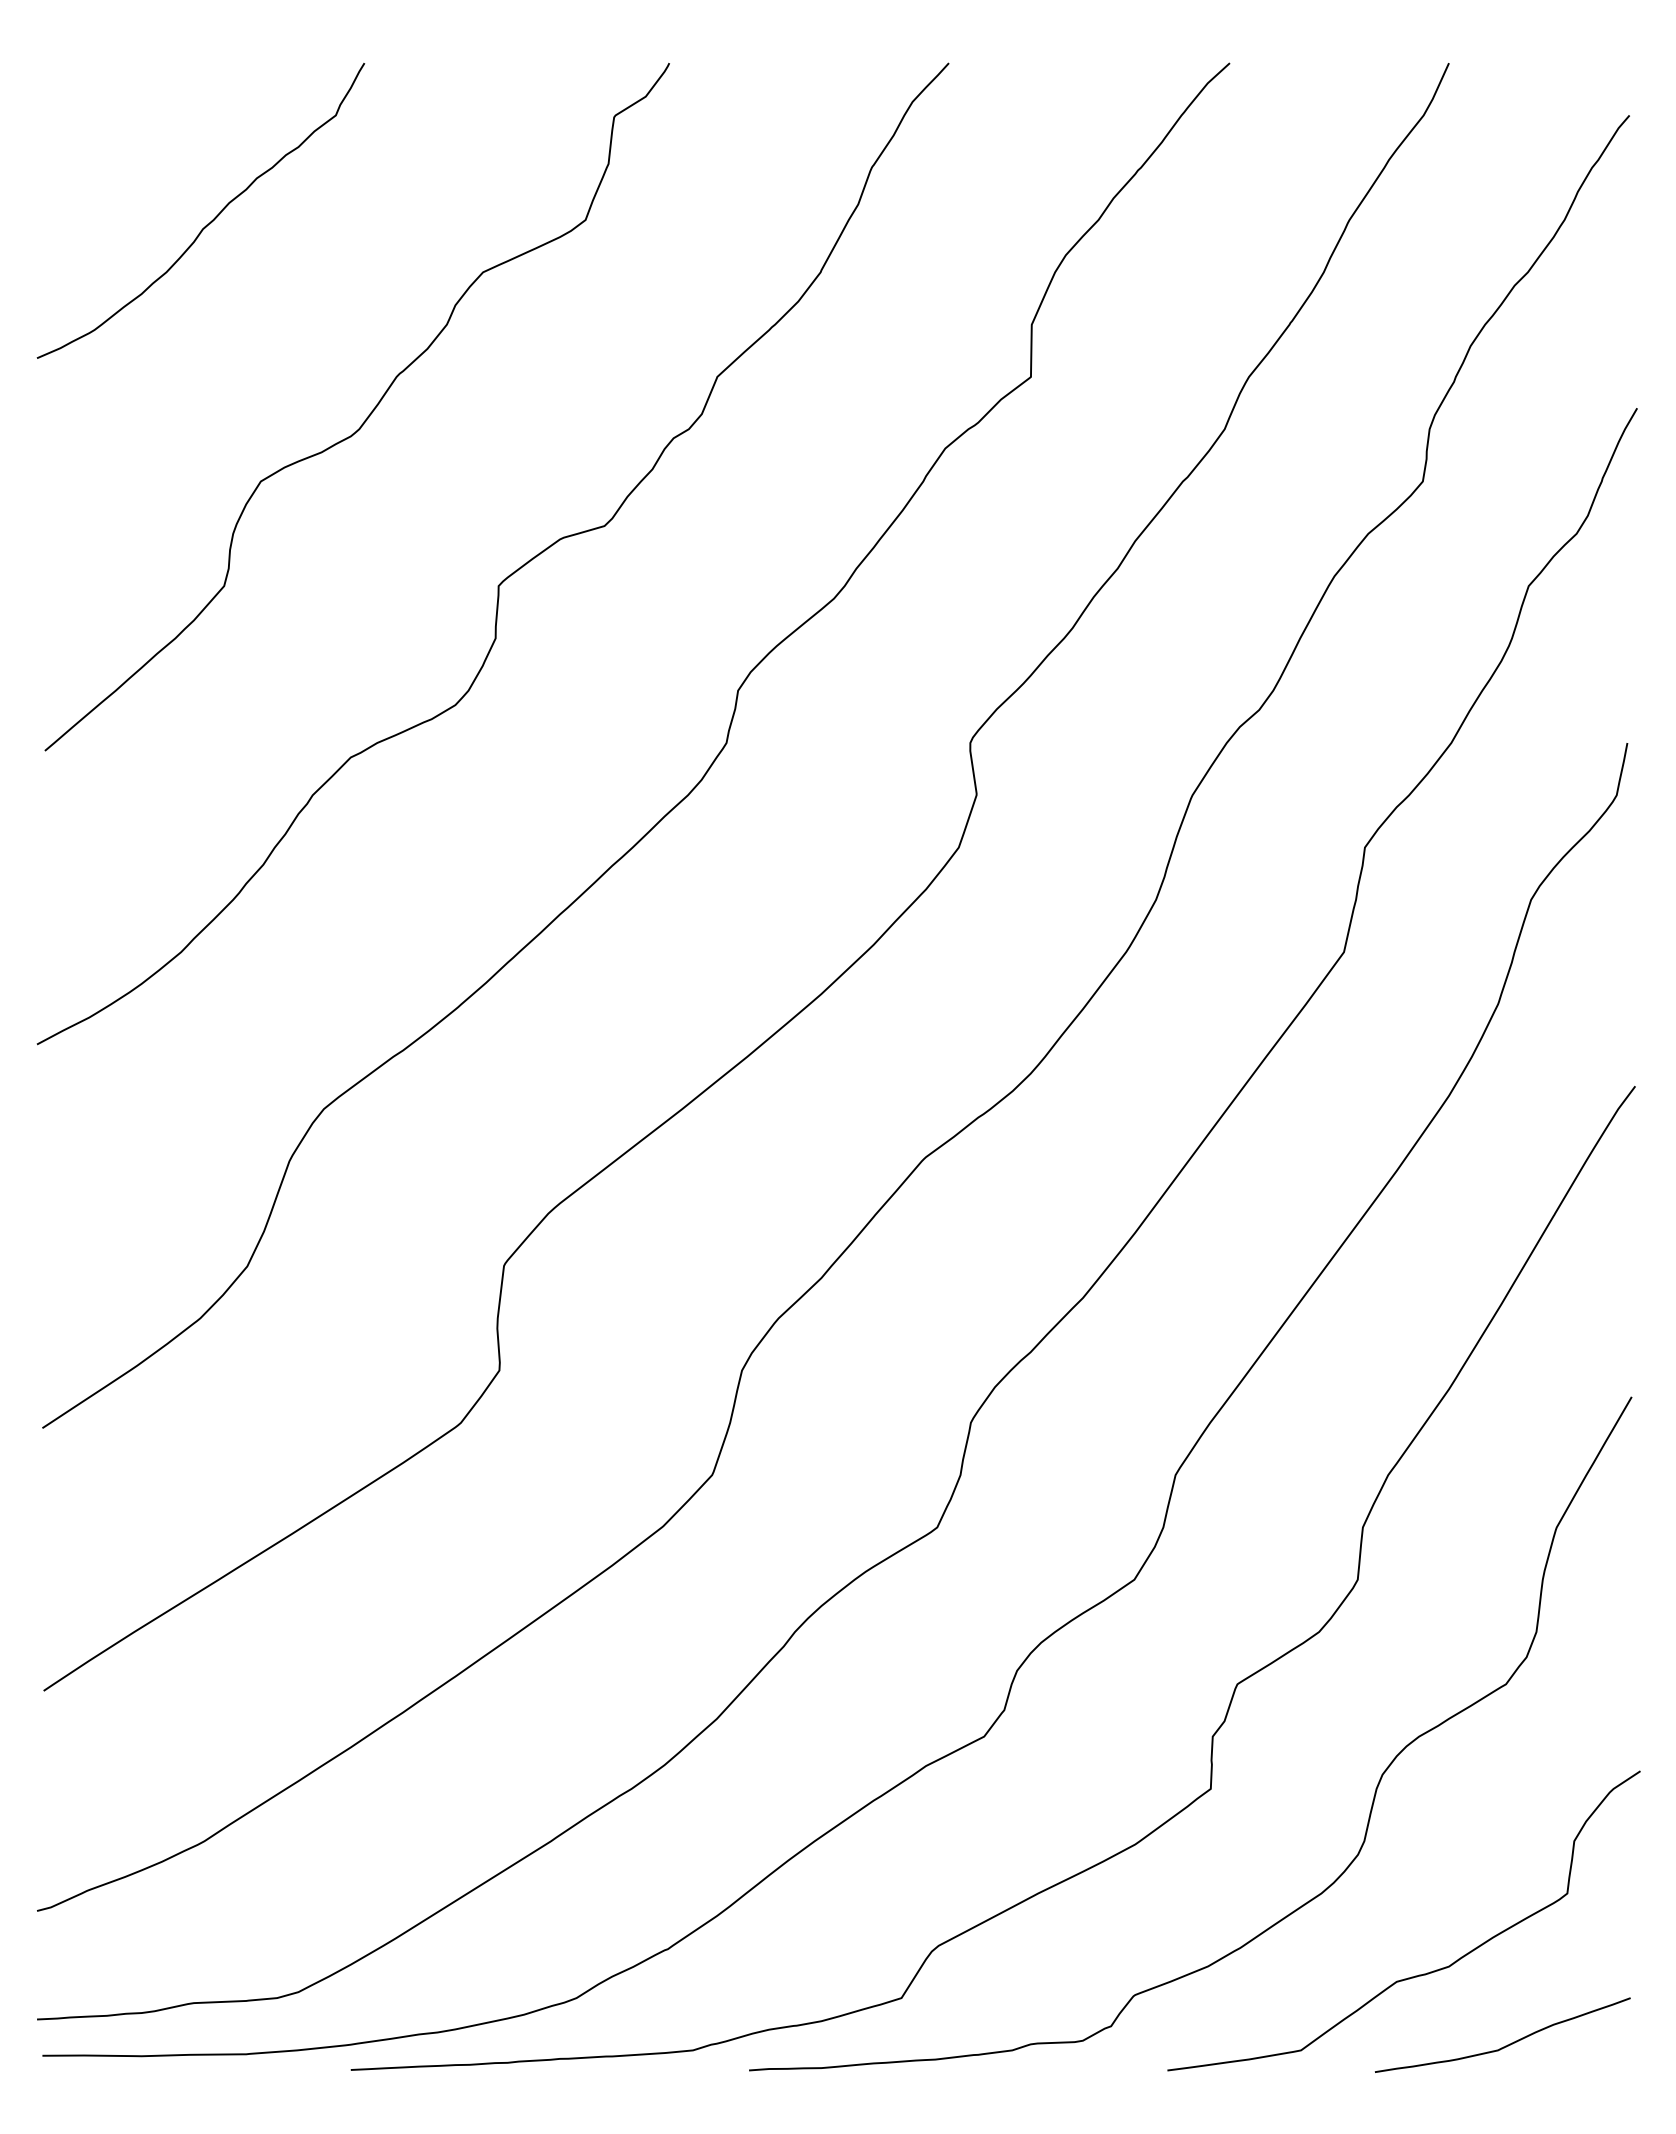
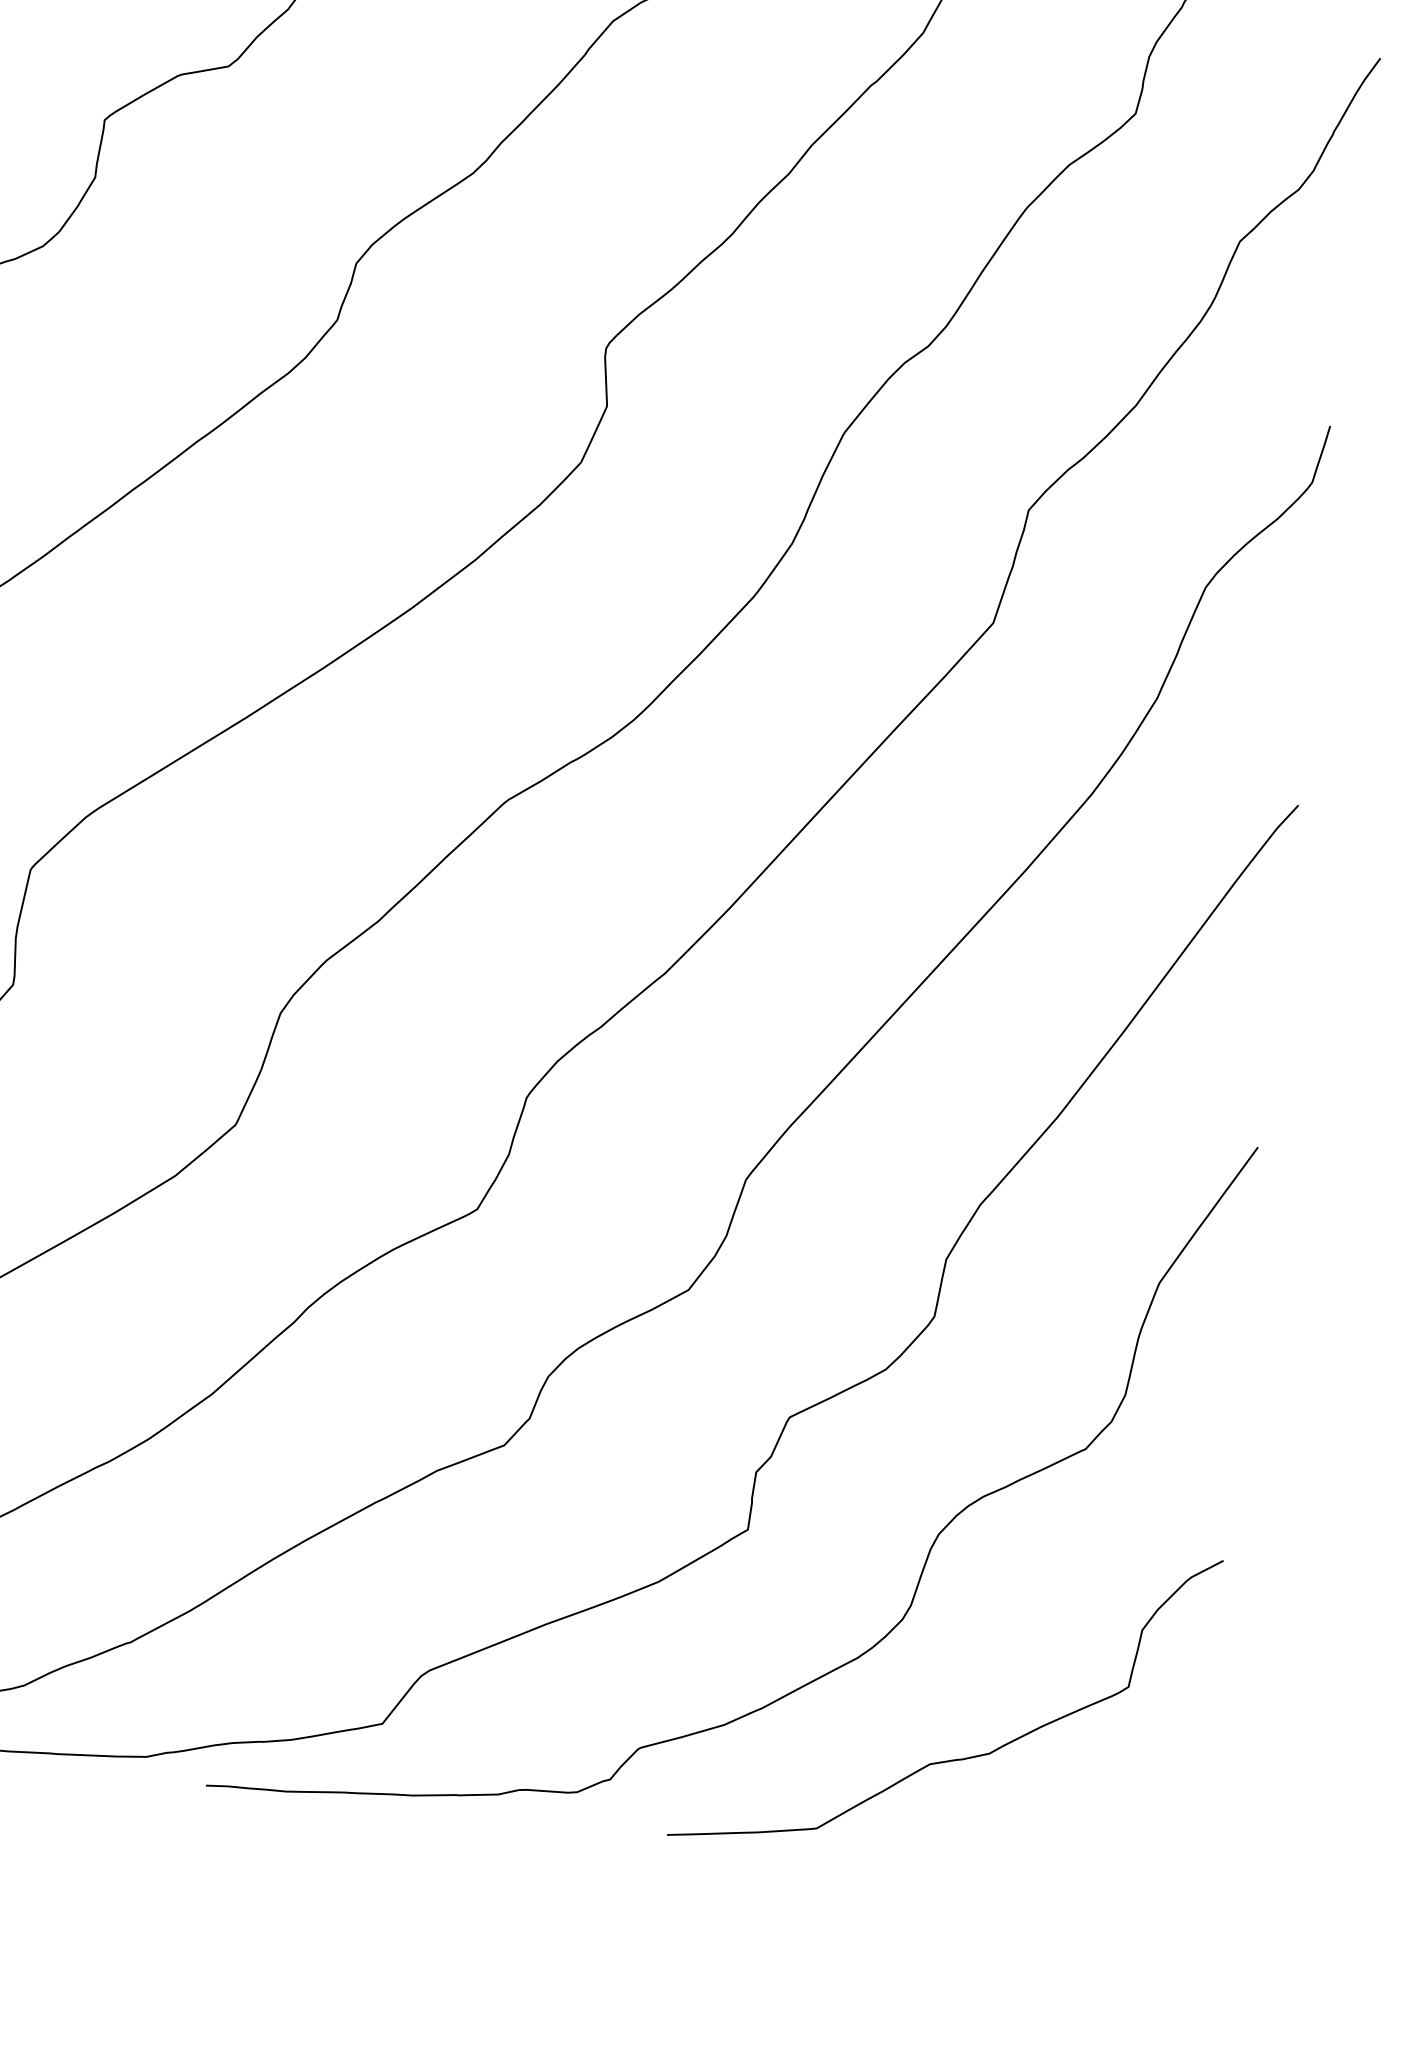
curve: (1507, 2044) -> (1044, 1846), removed

